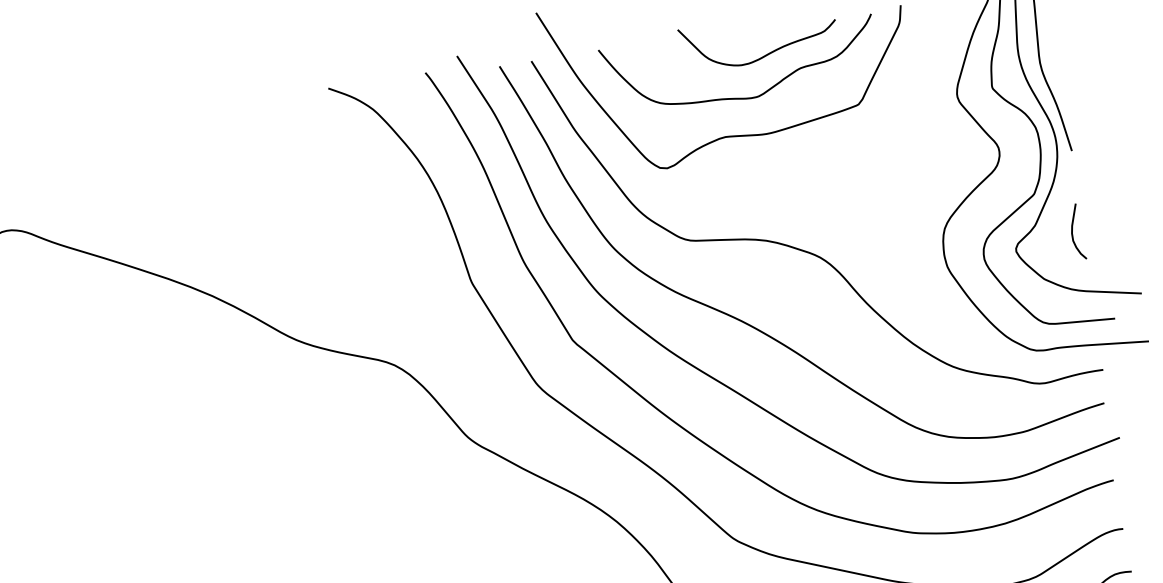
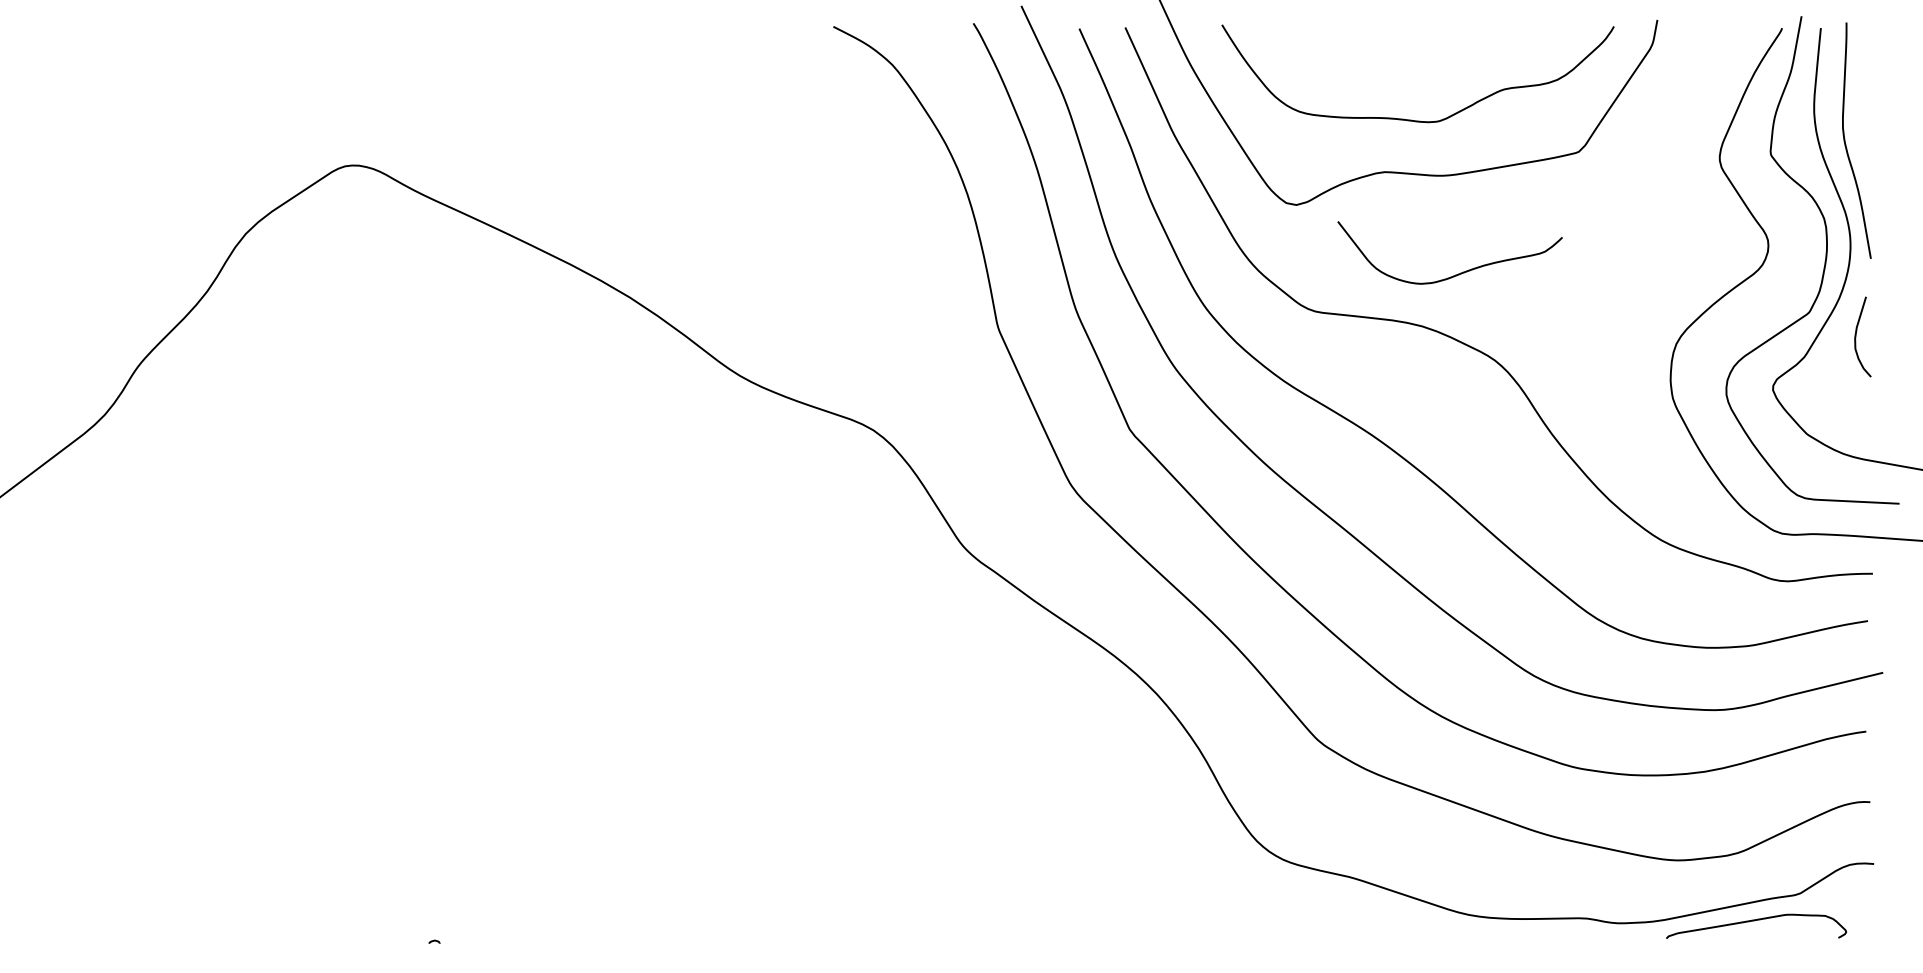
curve: (764, 55) -> (1455, 274), moved
curve: (1072, 232) -> (1856, 336), moved

